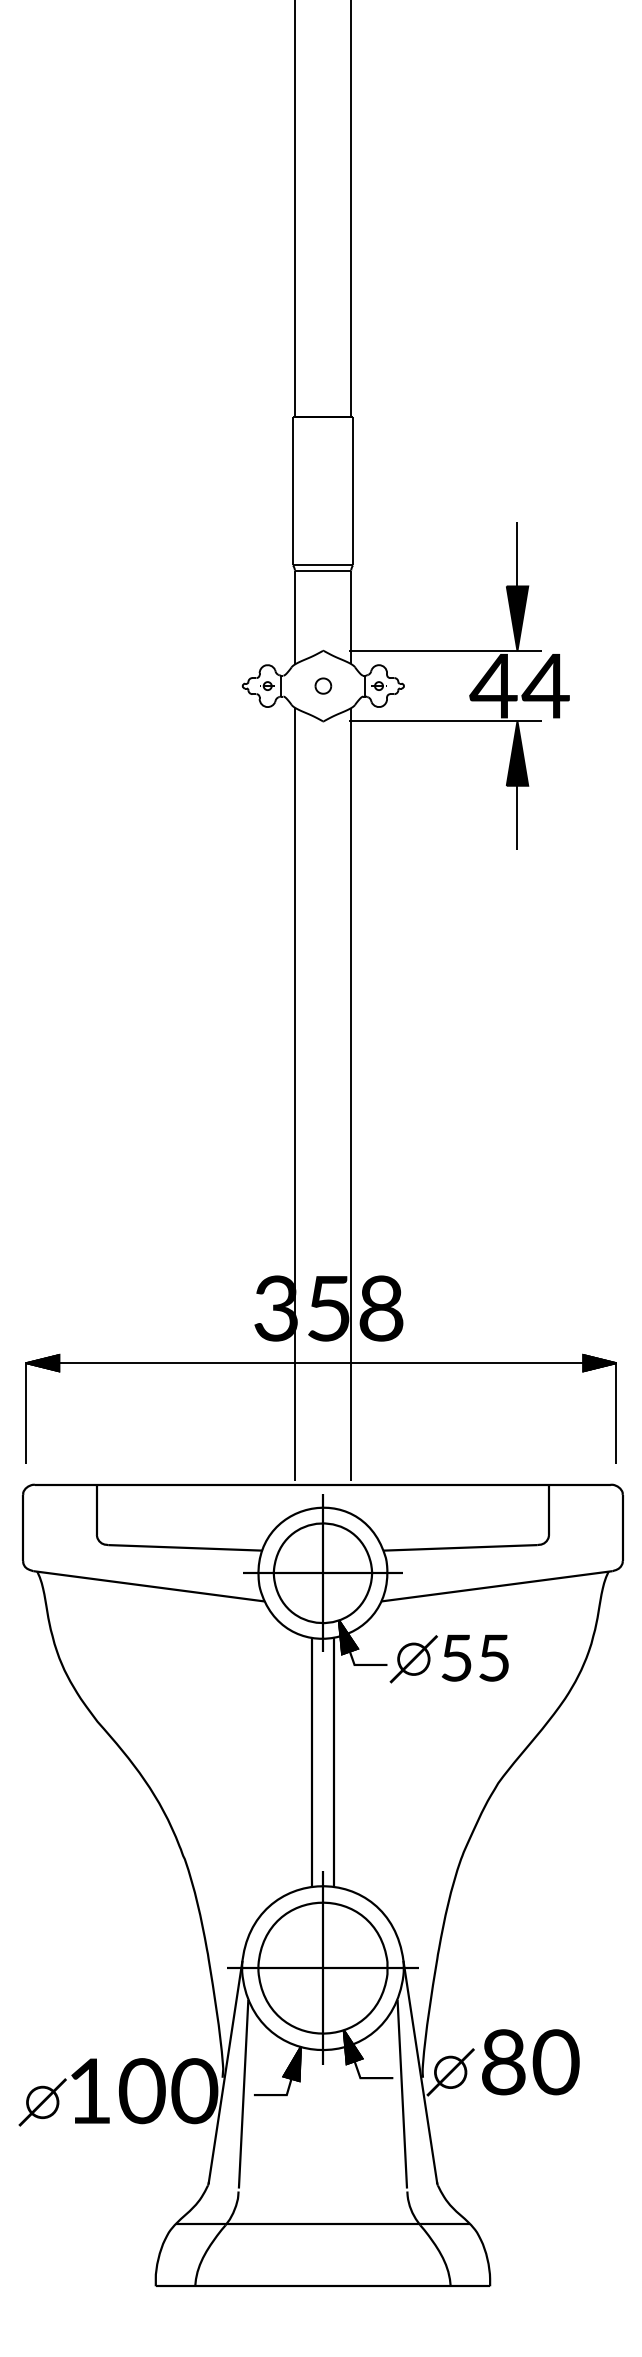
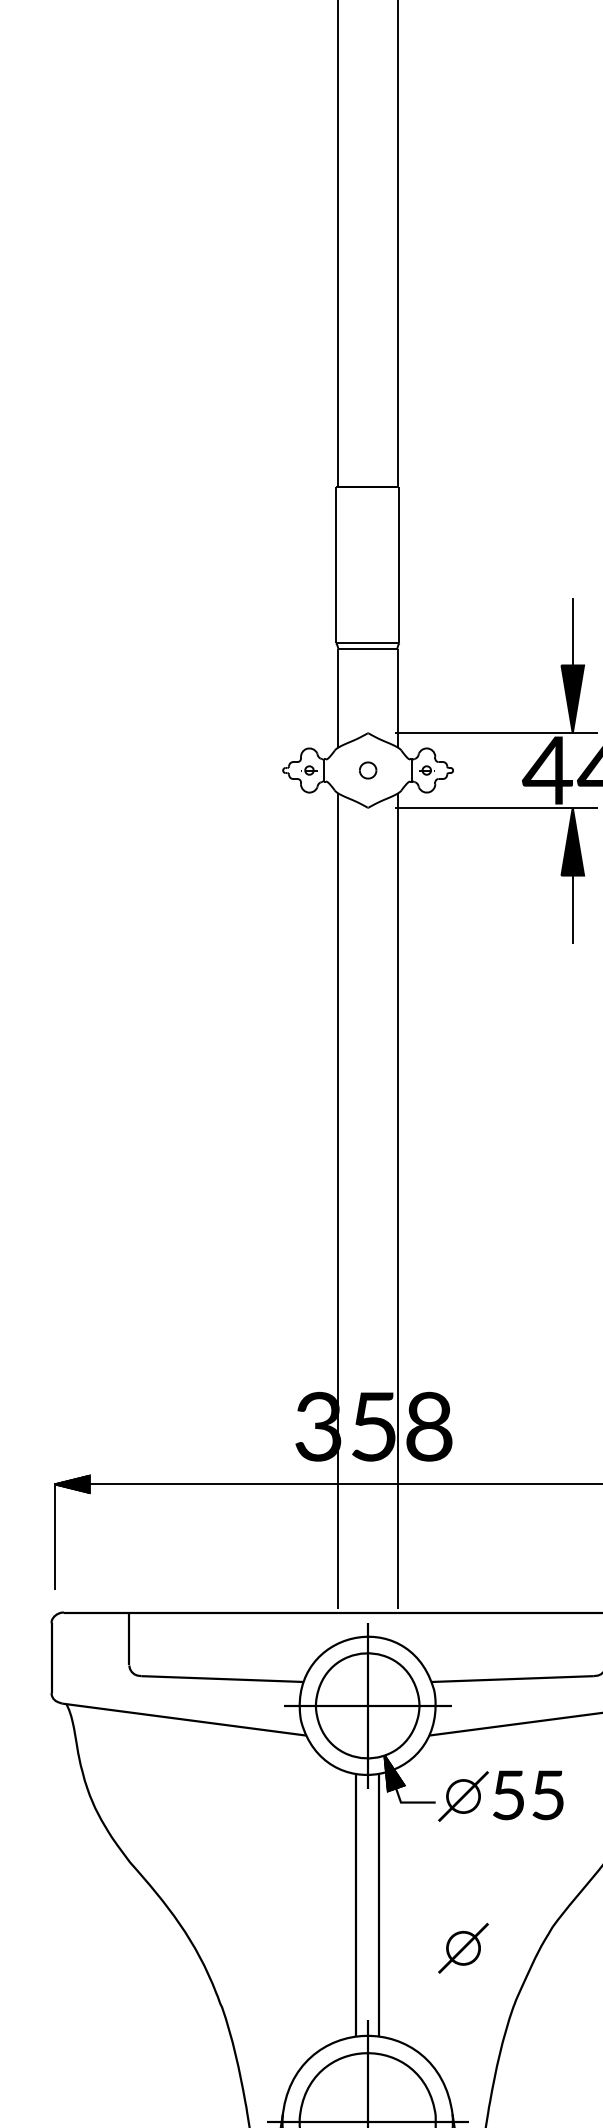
part: (413, 1803) -> (463, 1948), added

